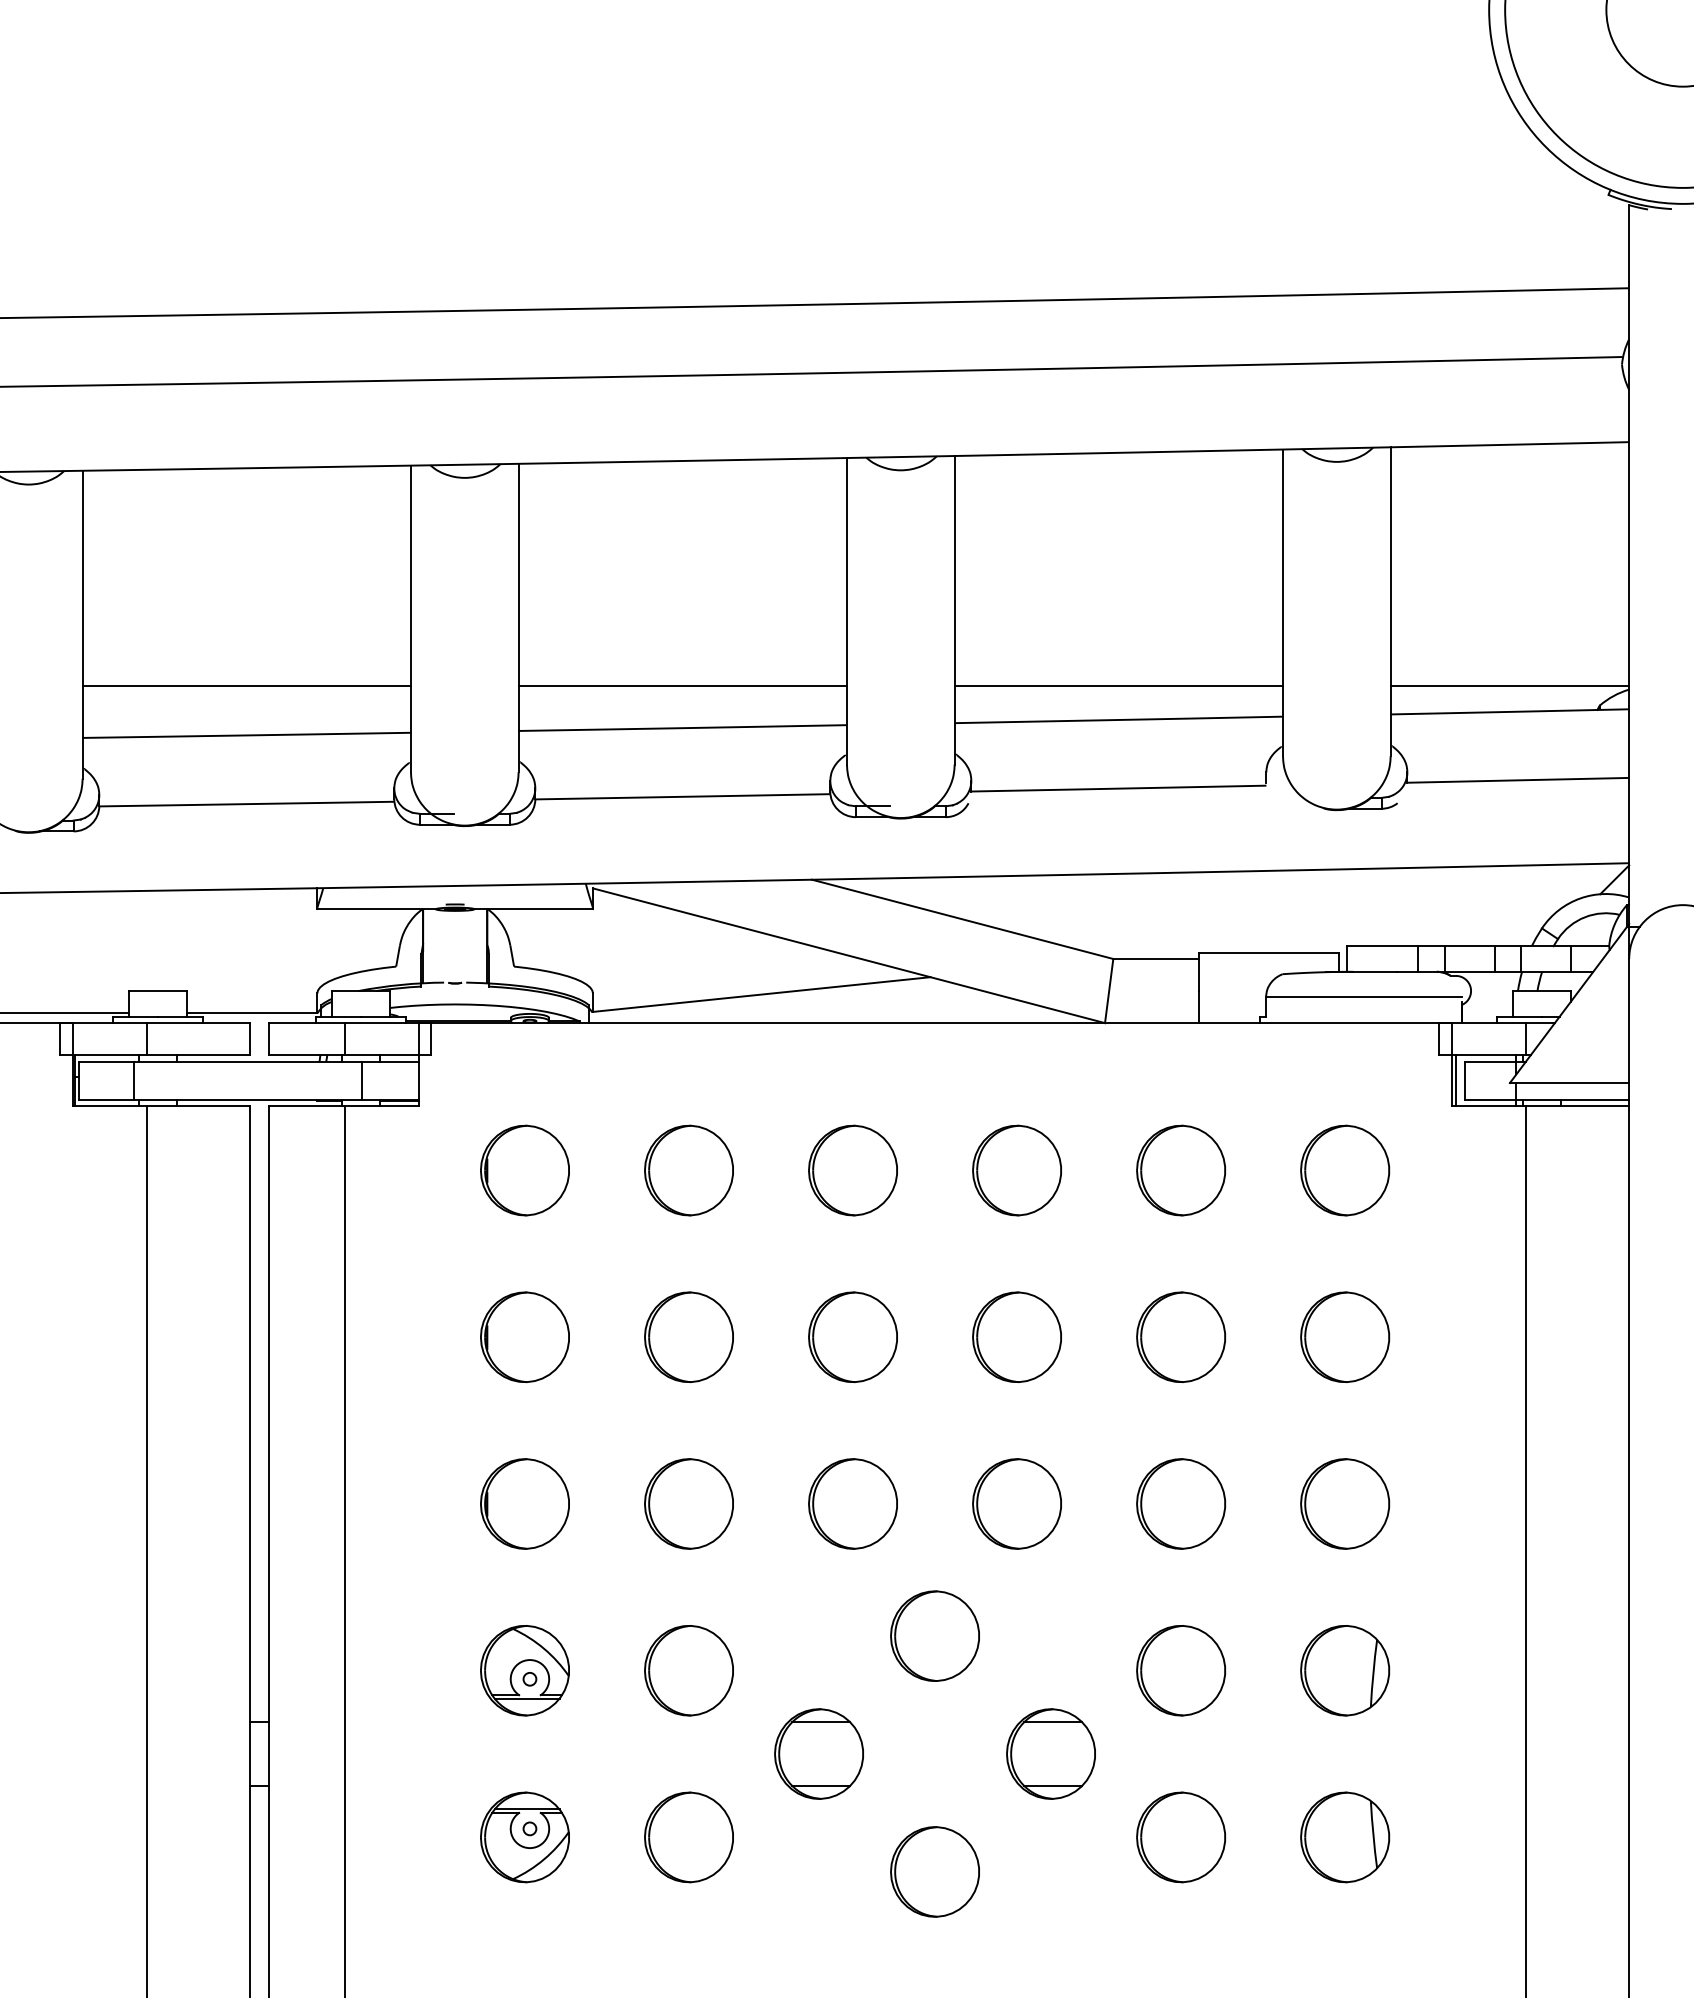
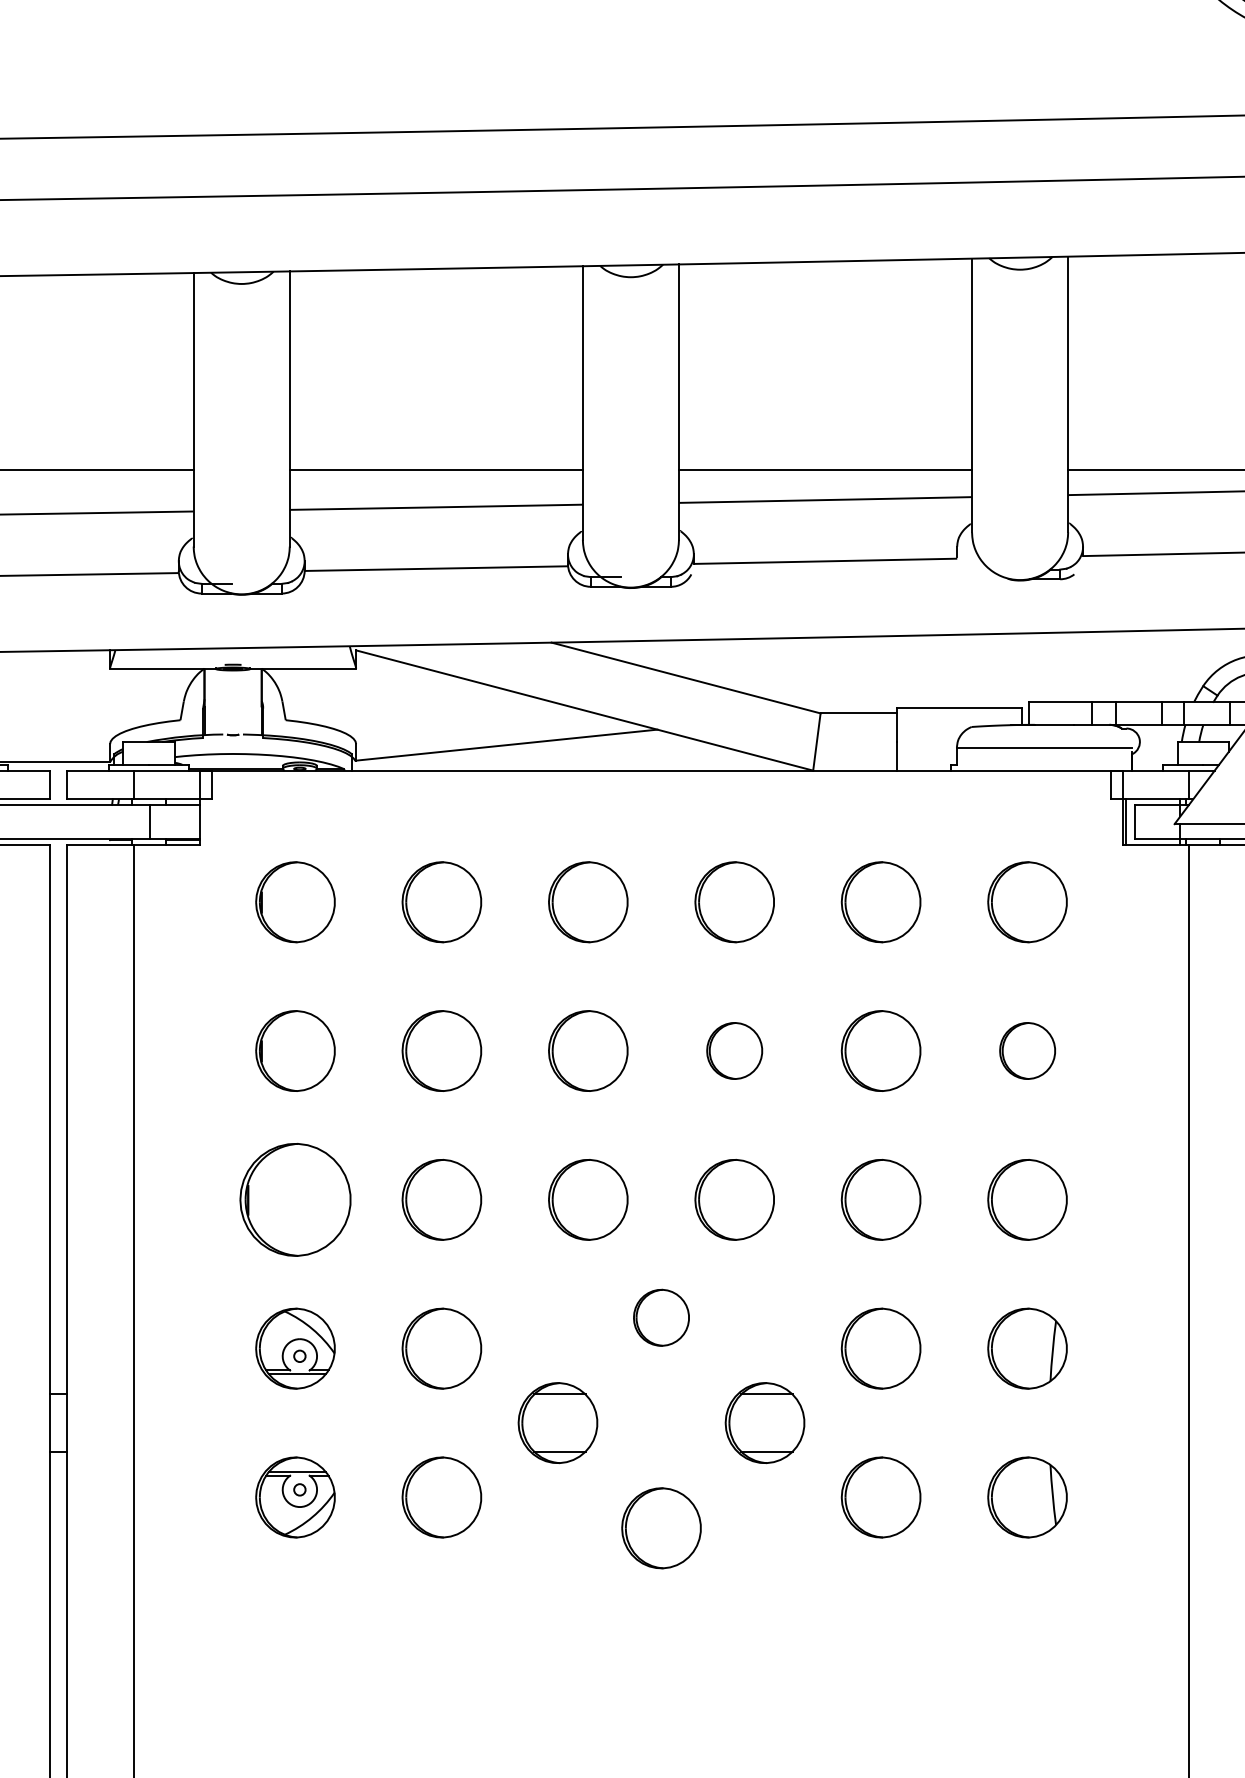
part: (1016, 1336) -> (734, 1050), size x0.7
part: (1345, 1336) -> (1027, 1050), size x0.7
part: (524, 1503) -> (295, 1199), size x1.4
part: (934, 1635) -> (660, 1317), size x0.7

